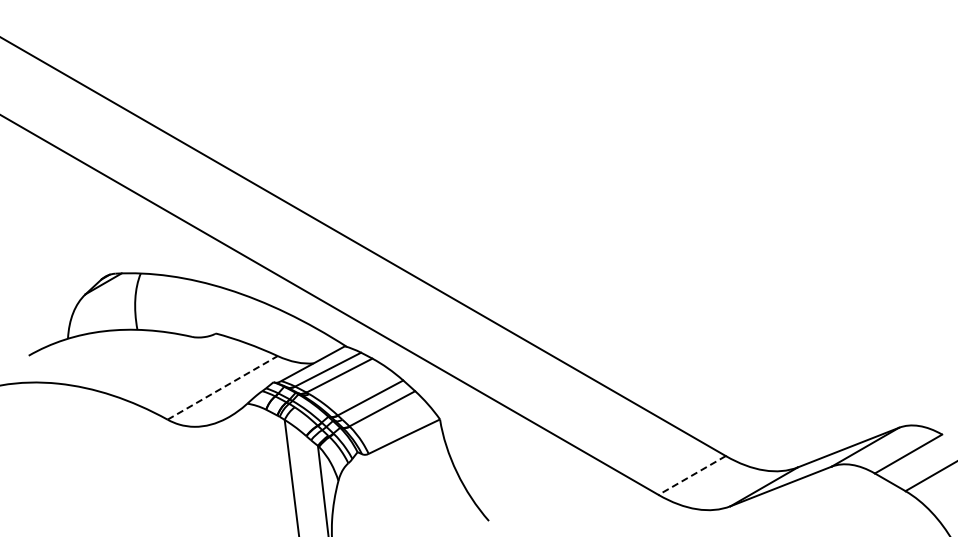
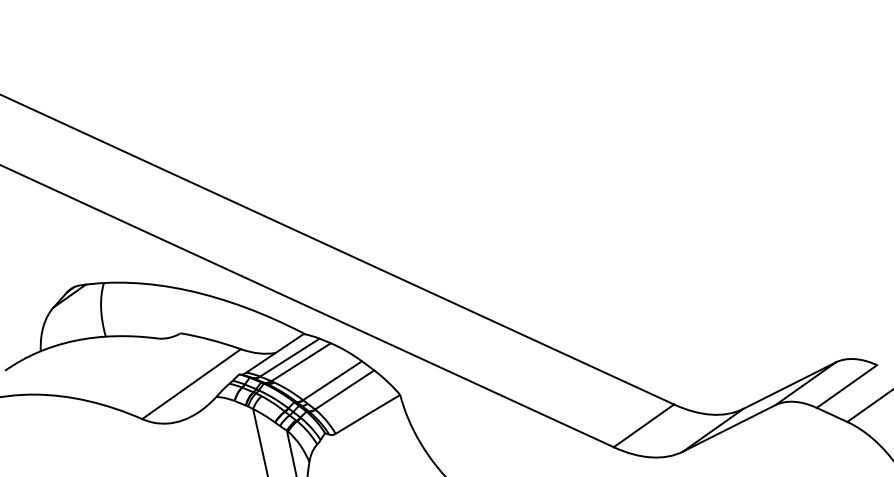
line: (222, 387) -> (191, 383), dashed -> solid
line: (692, 475) -> (644, 425), dashed -> solid

